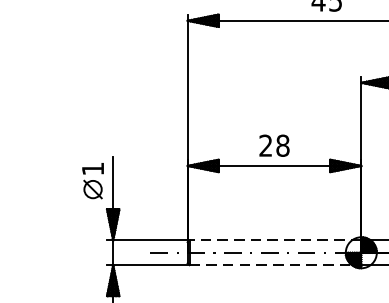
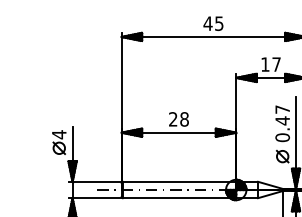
text: (93, 168) -> (59, 134), 1 -> 4
line: (275, 239) -> (179, 181), dashed -> solid
line: (275, 265) -> (179, 198), dashed -> solid

